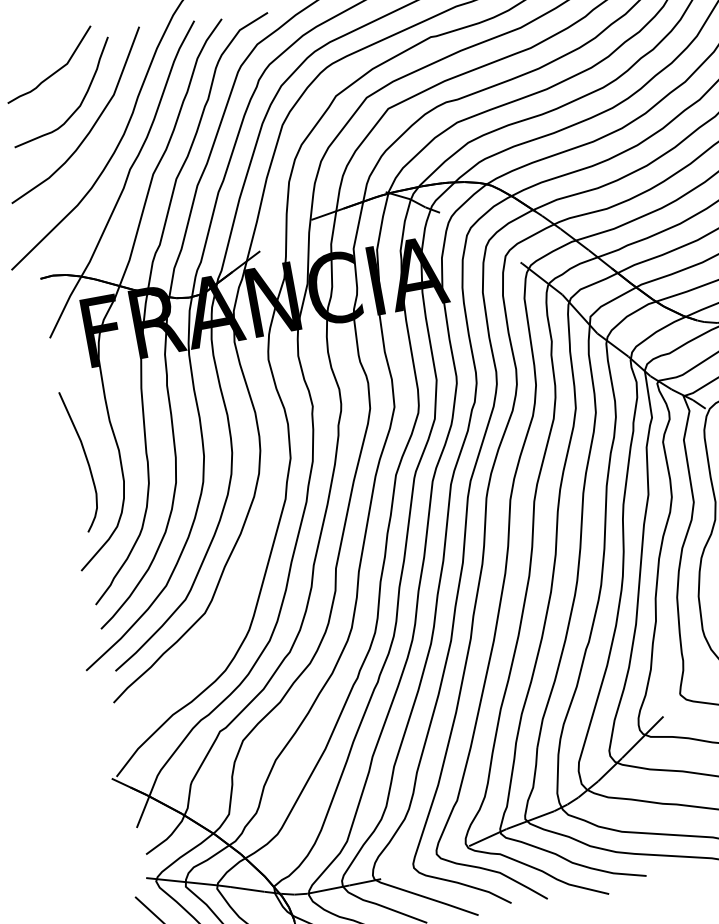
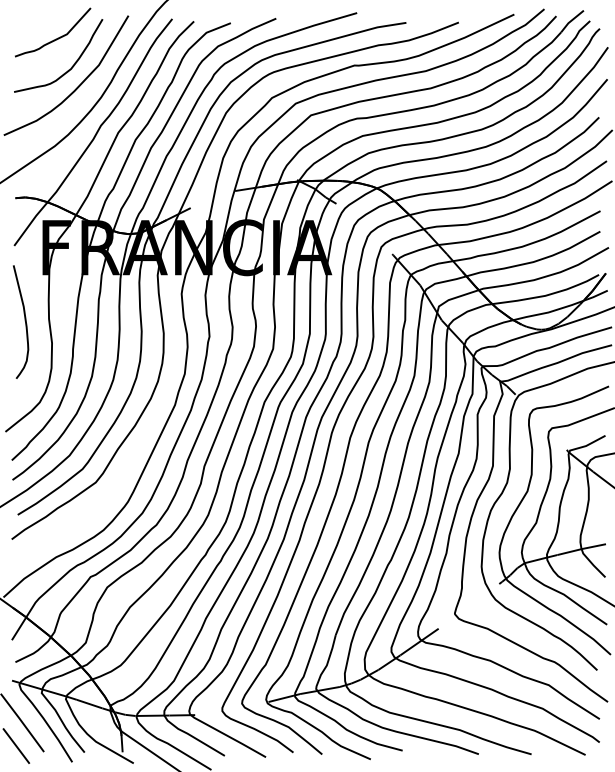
curve: (85, 458) -> (24, 320), moved

